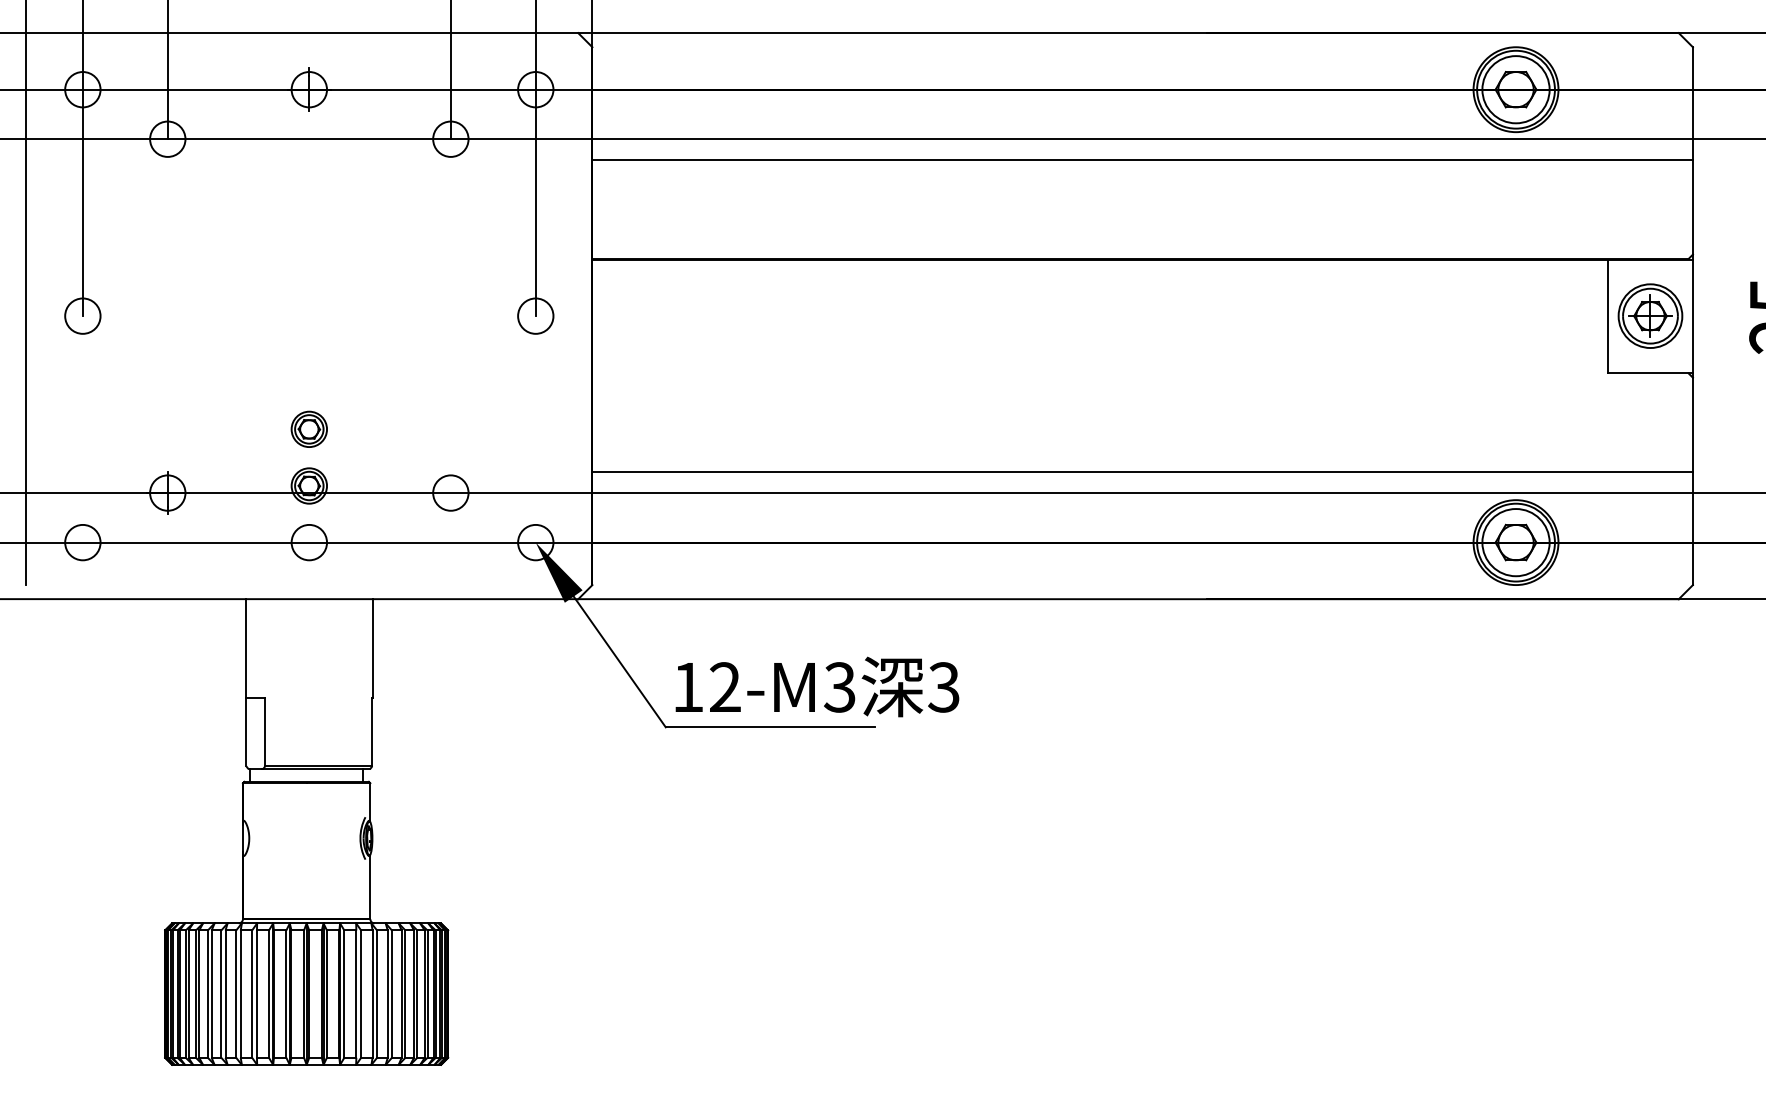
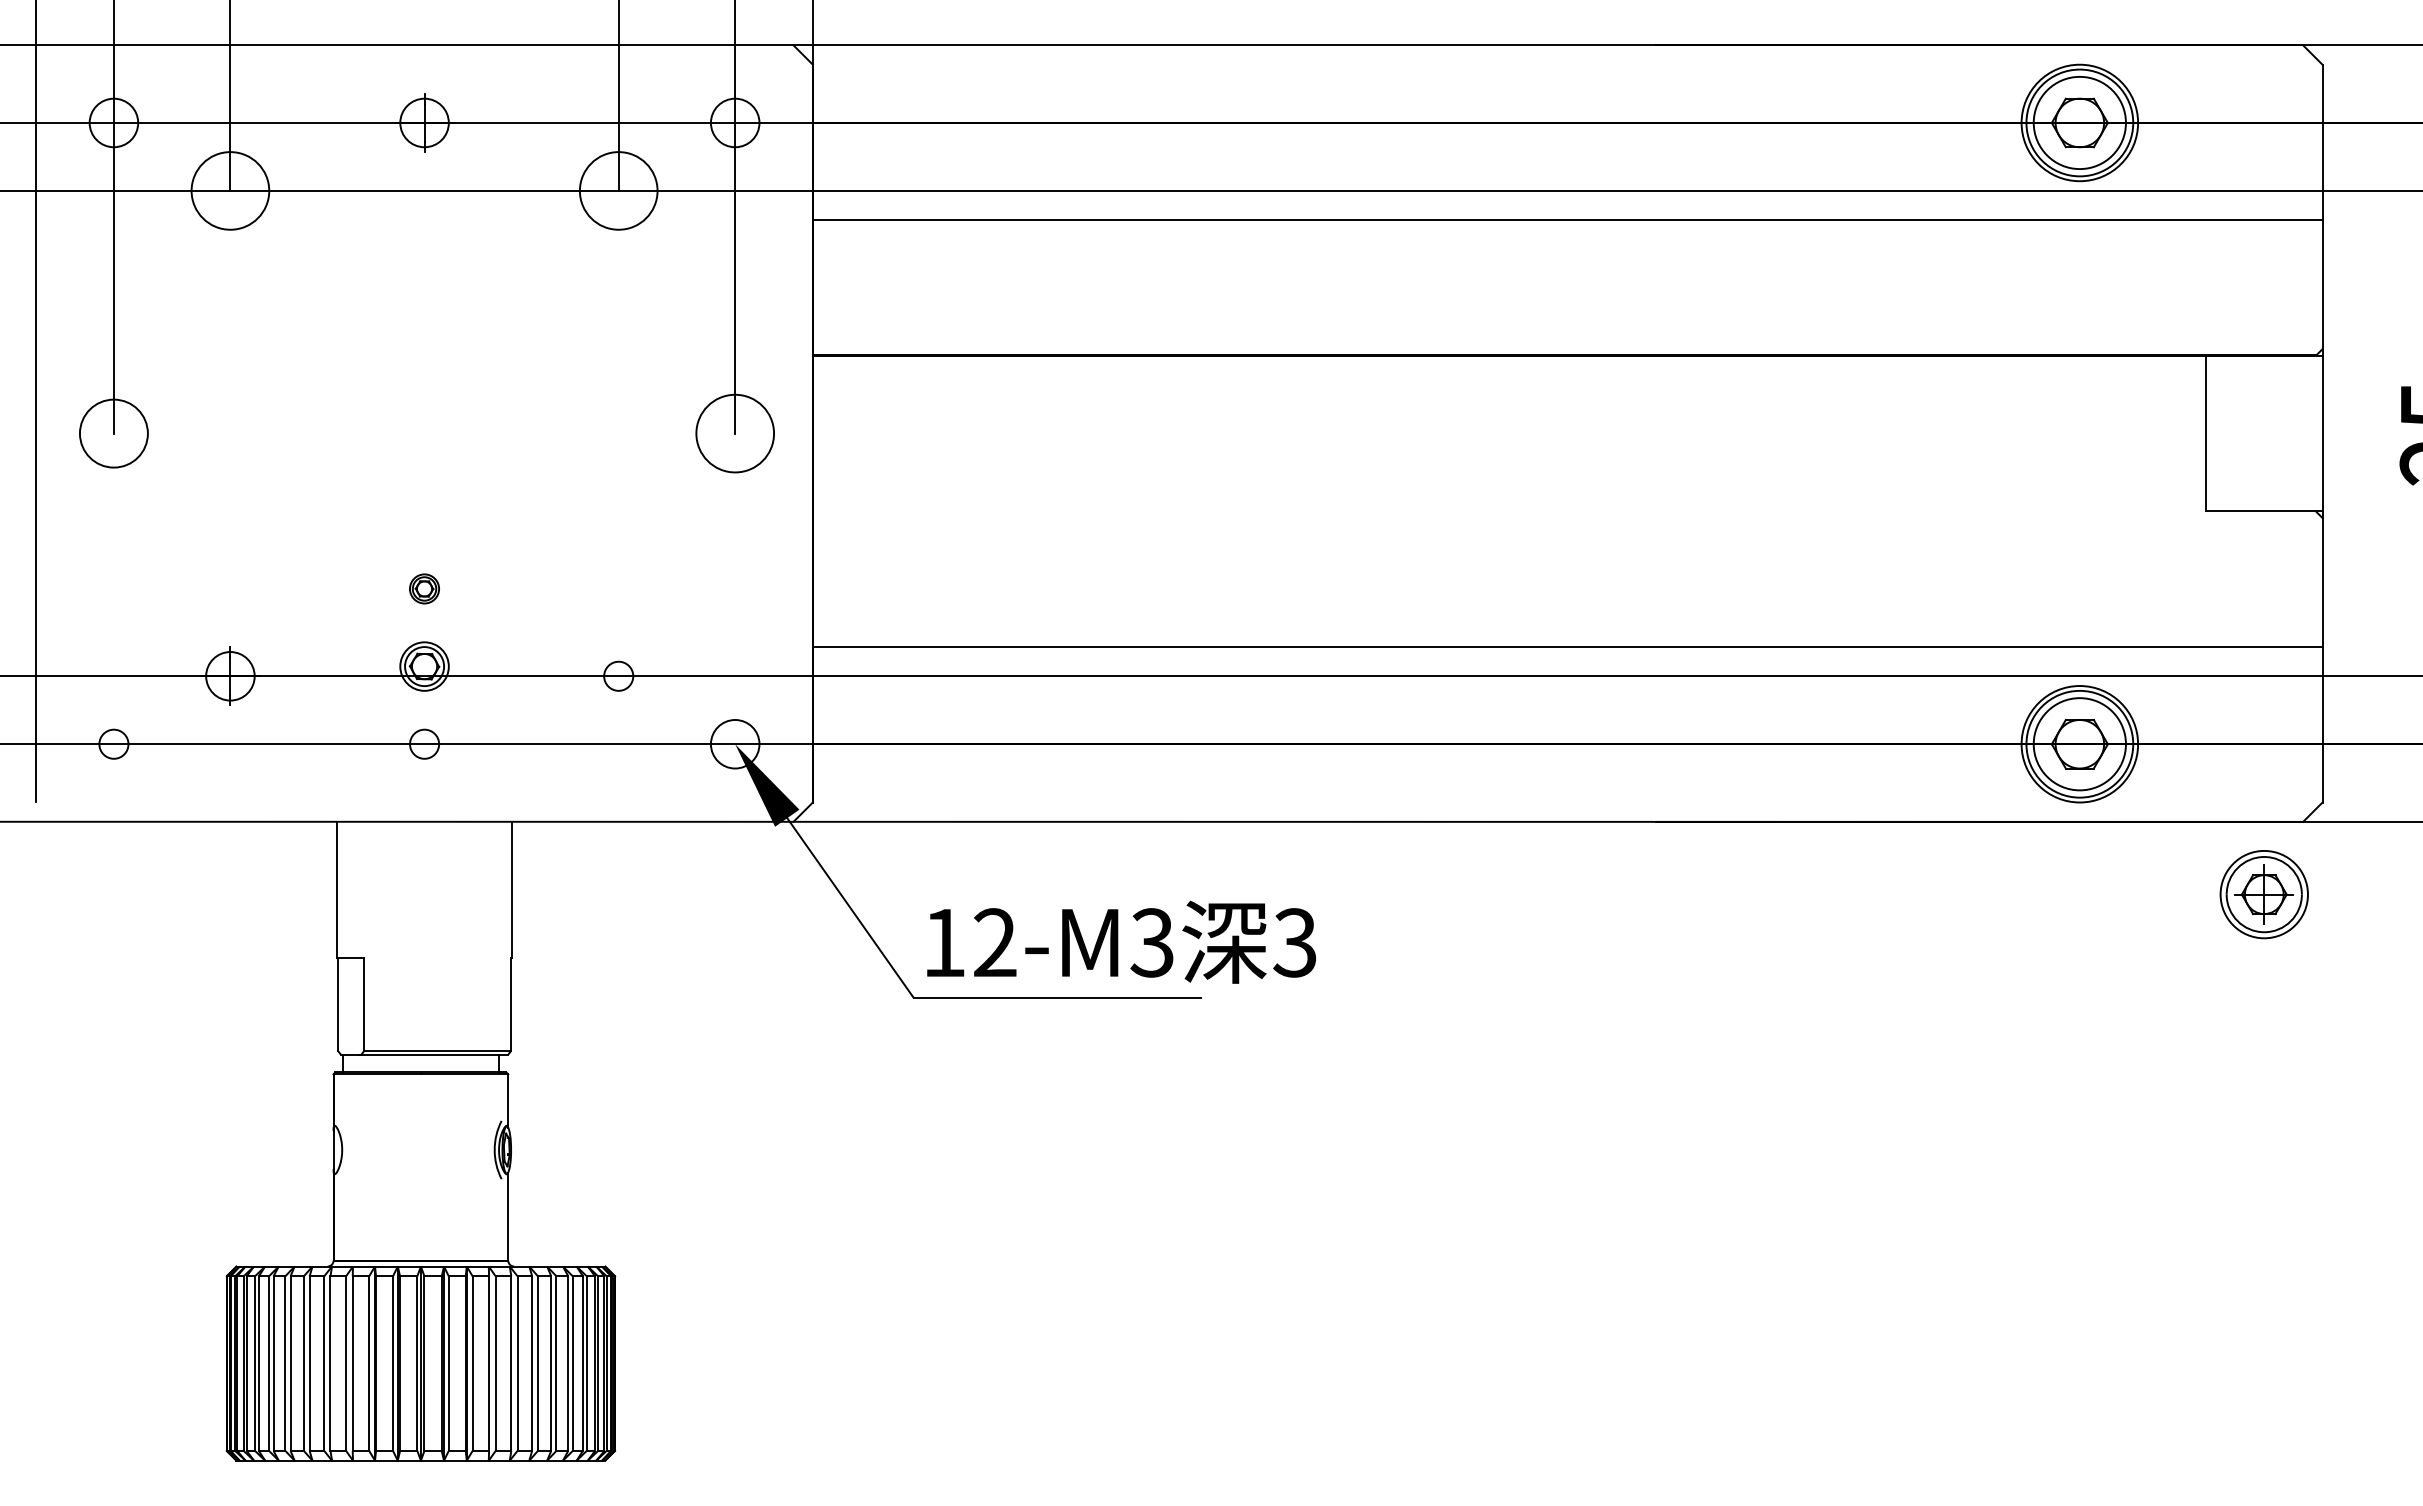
circle: (167, 138) -> (230, 190), size x1.6
circle: (450, 138) -> (618, 190), size x1.6
circle: (82, 316) -> (113, 433), size x1.4
circle: (535, 316) -> (734, 433), size x1.6
part: (1649, 316) -> (2263, 894), moved
part: (309, 429) -> (424, 588), size x0.6
circle: (450, 493) -> (618, 676), size x0.6
circle: (82, 542) -> (113, 743), size x0.6
circle: (309, 542) -> (424, 743), size x0.6

